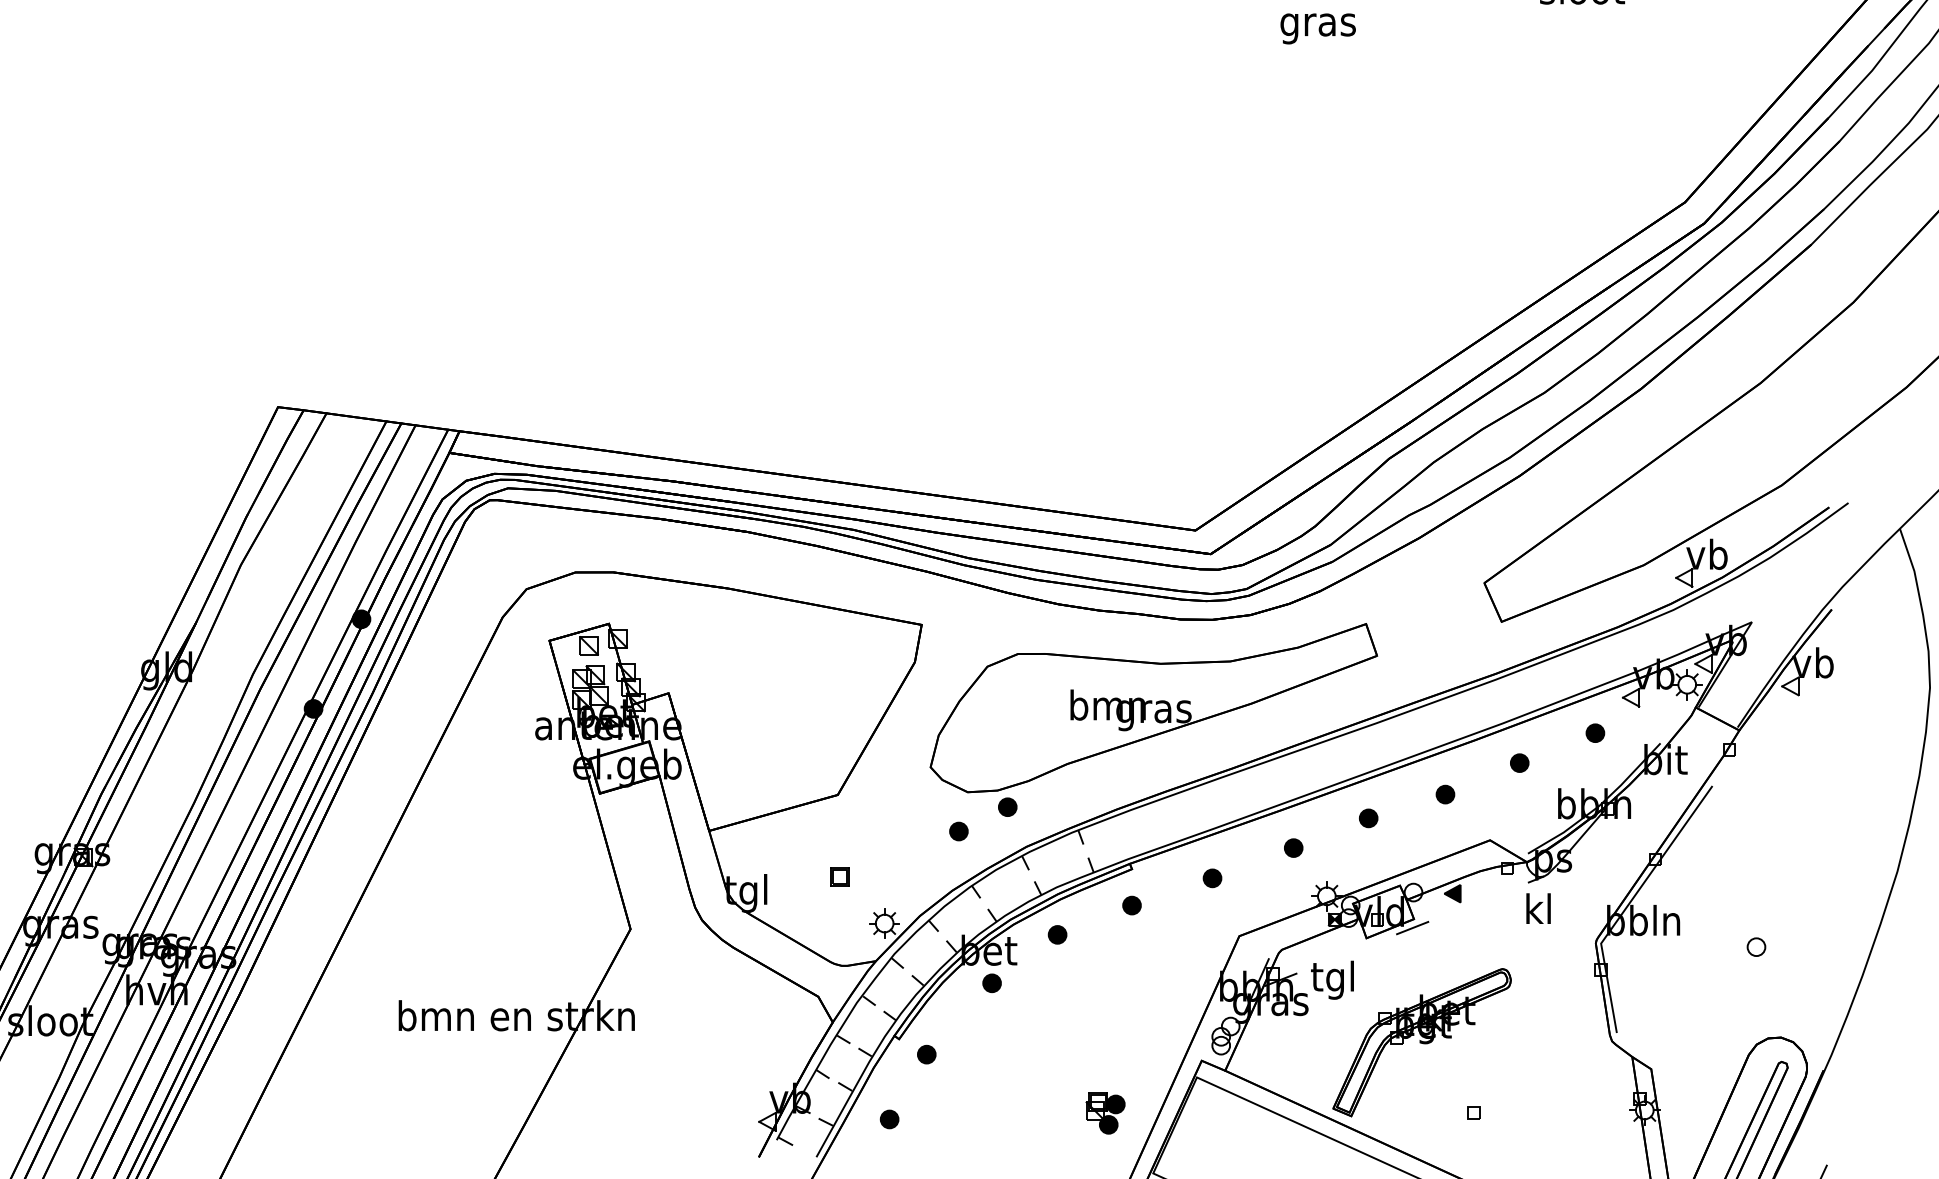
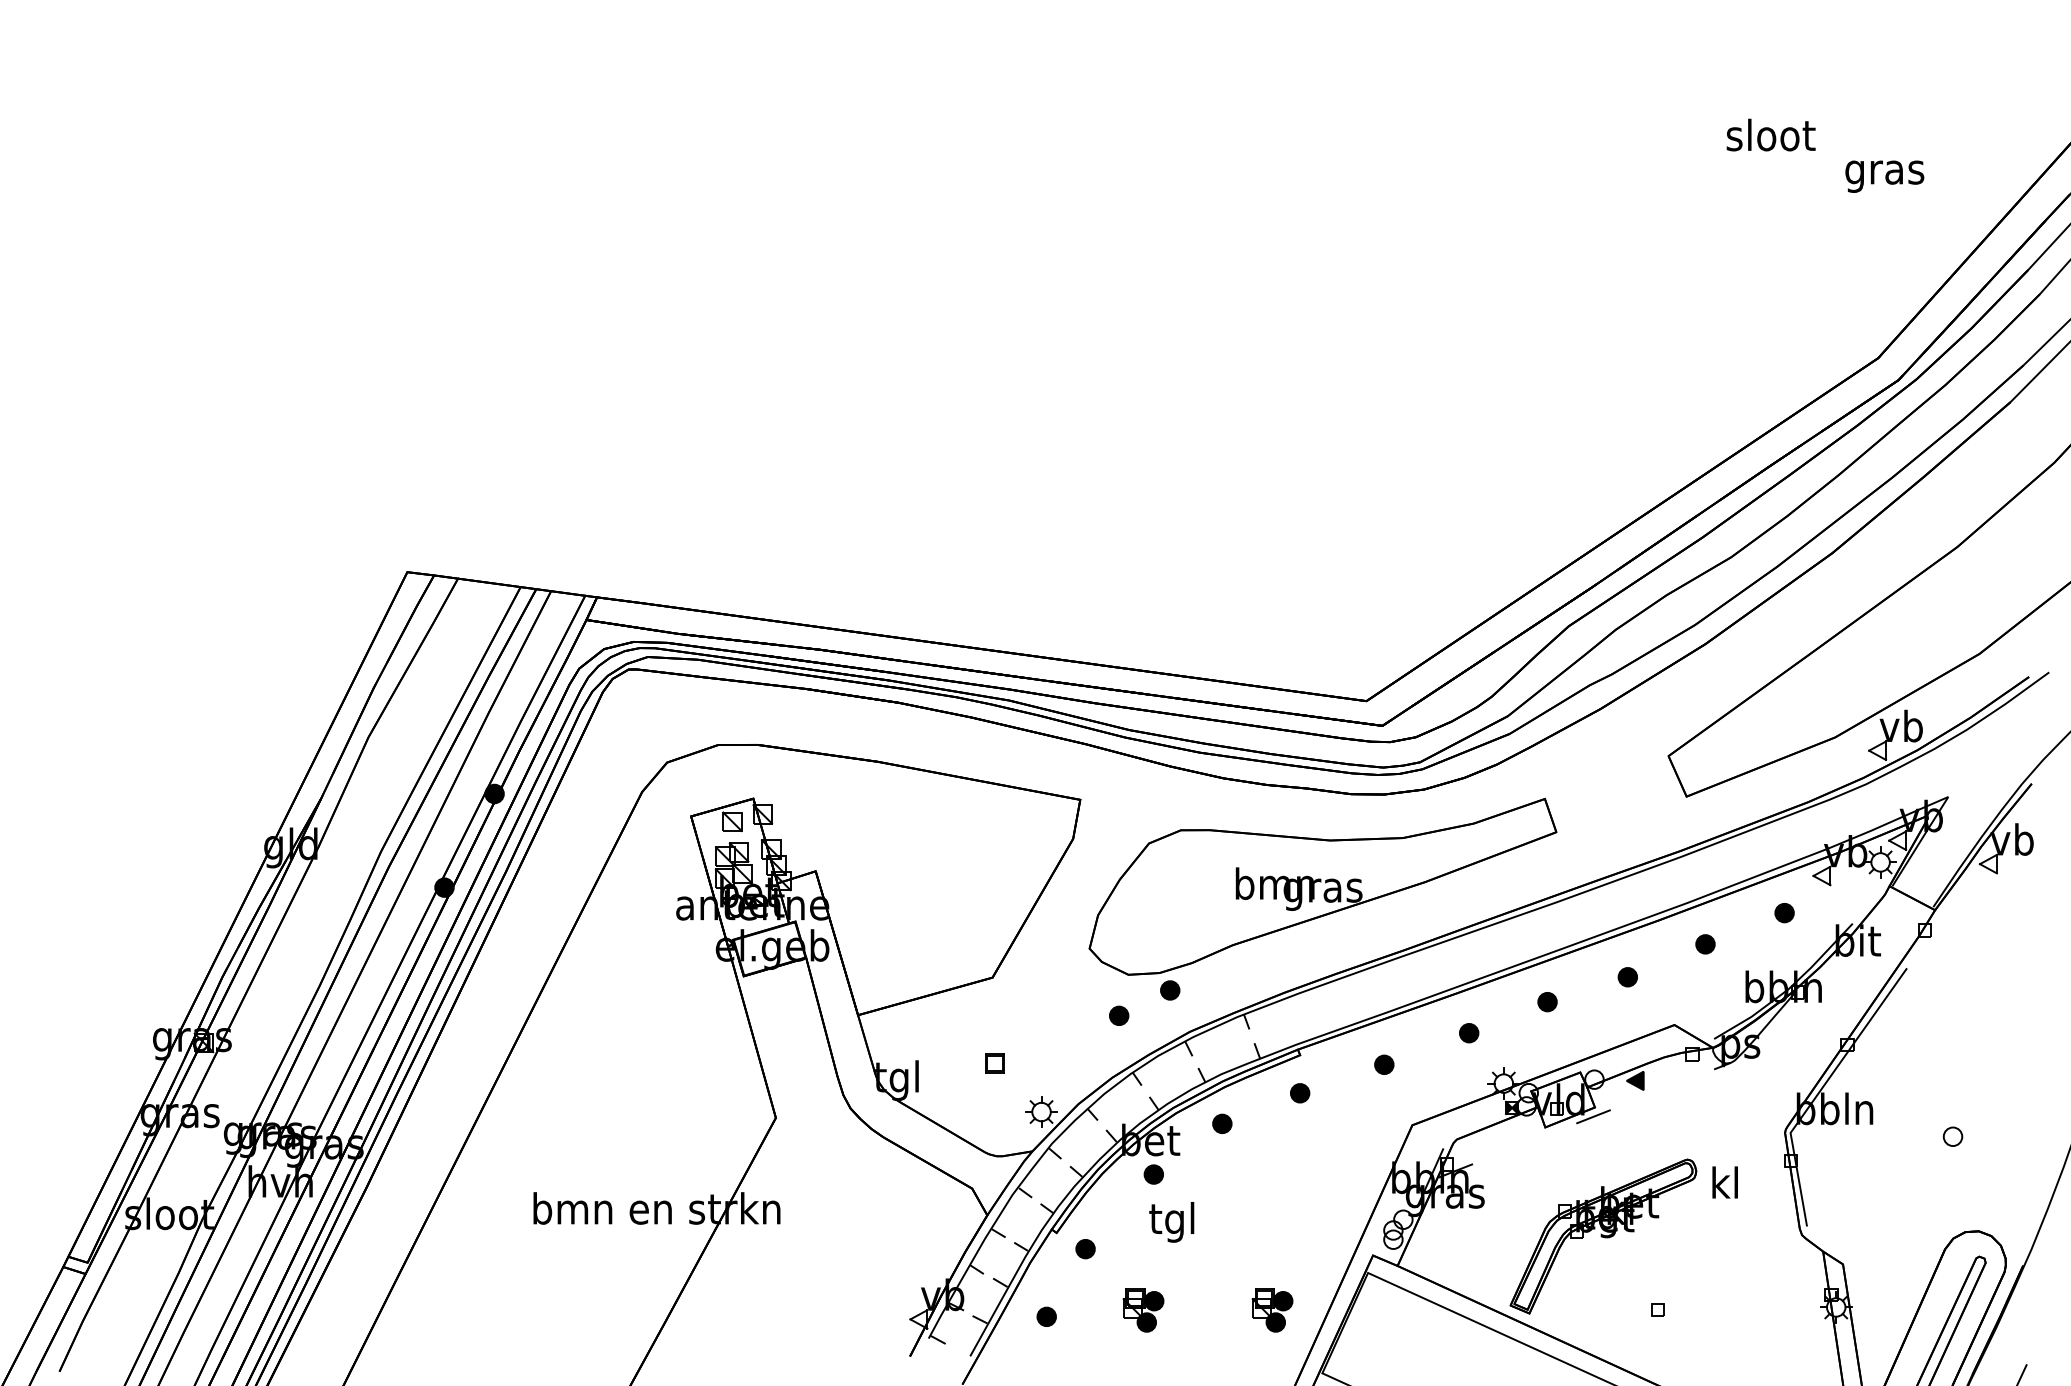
text: (1317, 28) -> (1884, 176), moved
text: (1537, 908) -> (1724, 1182), moved
text: (1332, 980) -> (1171, 1222), moved
part: (982, 1113) -> (1143, 1310), added

